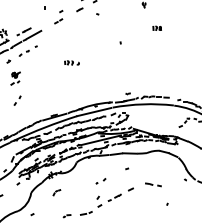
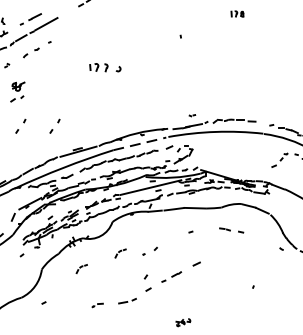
part: (71, 62) -> (104, 66), size x1.4
part: (39, 100) -> (54, 125), added
line: (94, 112) -> (140, 144), solid -> dashed
part: (81, 182) -> (119, 253), added
part: (153, 184) -> (231, 229), moved

